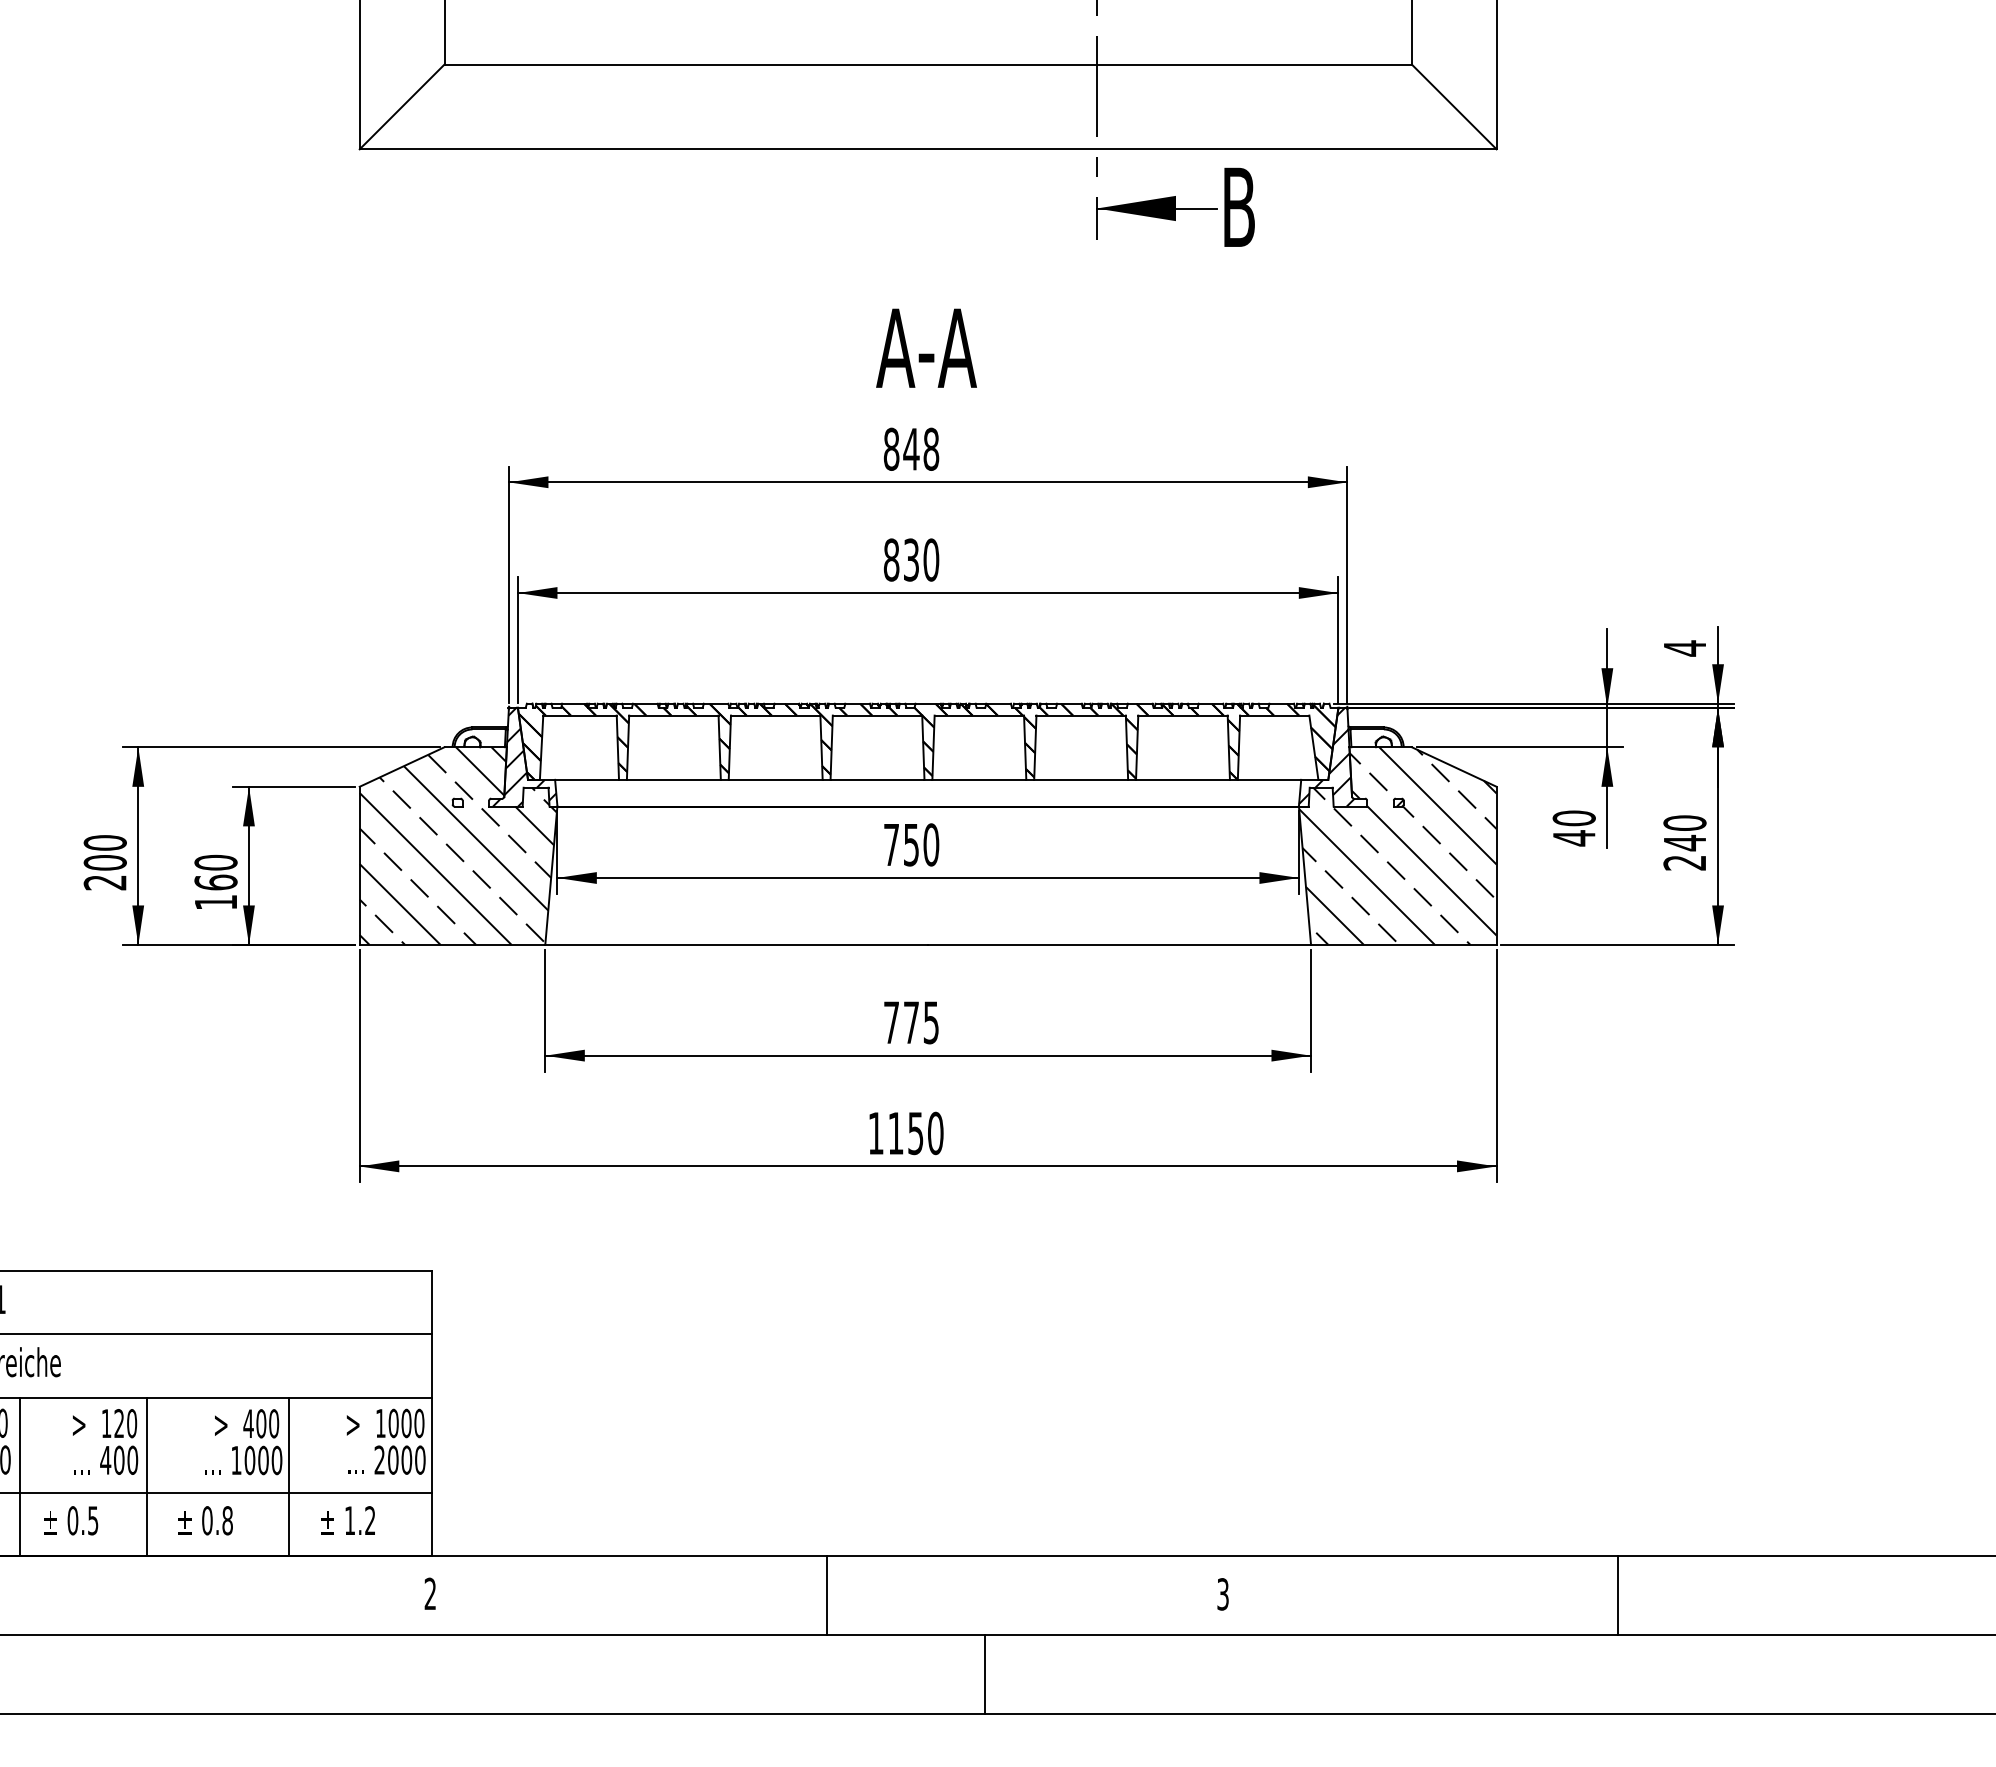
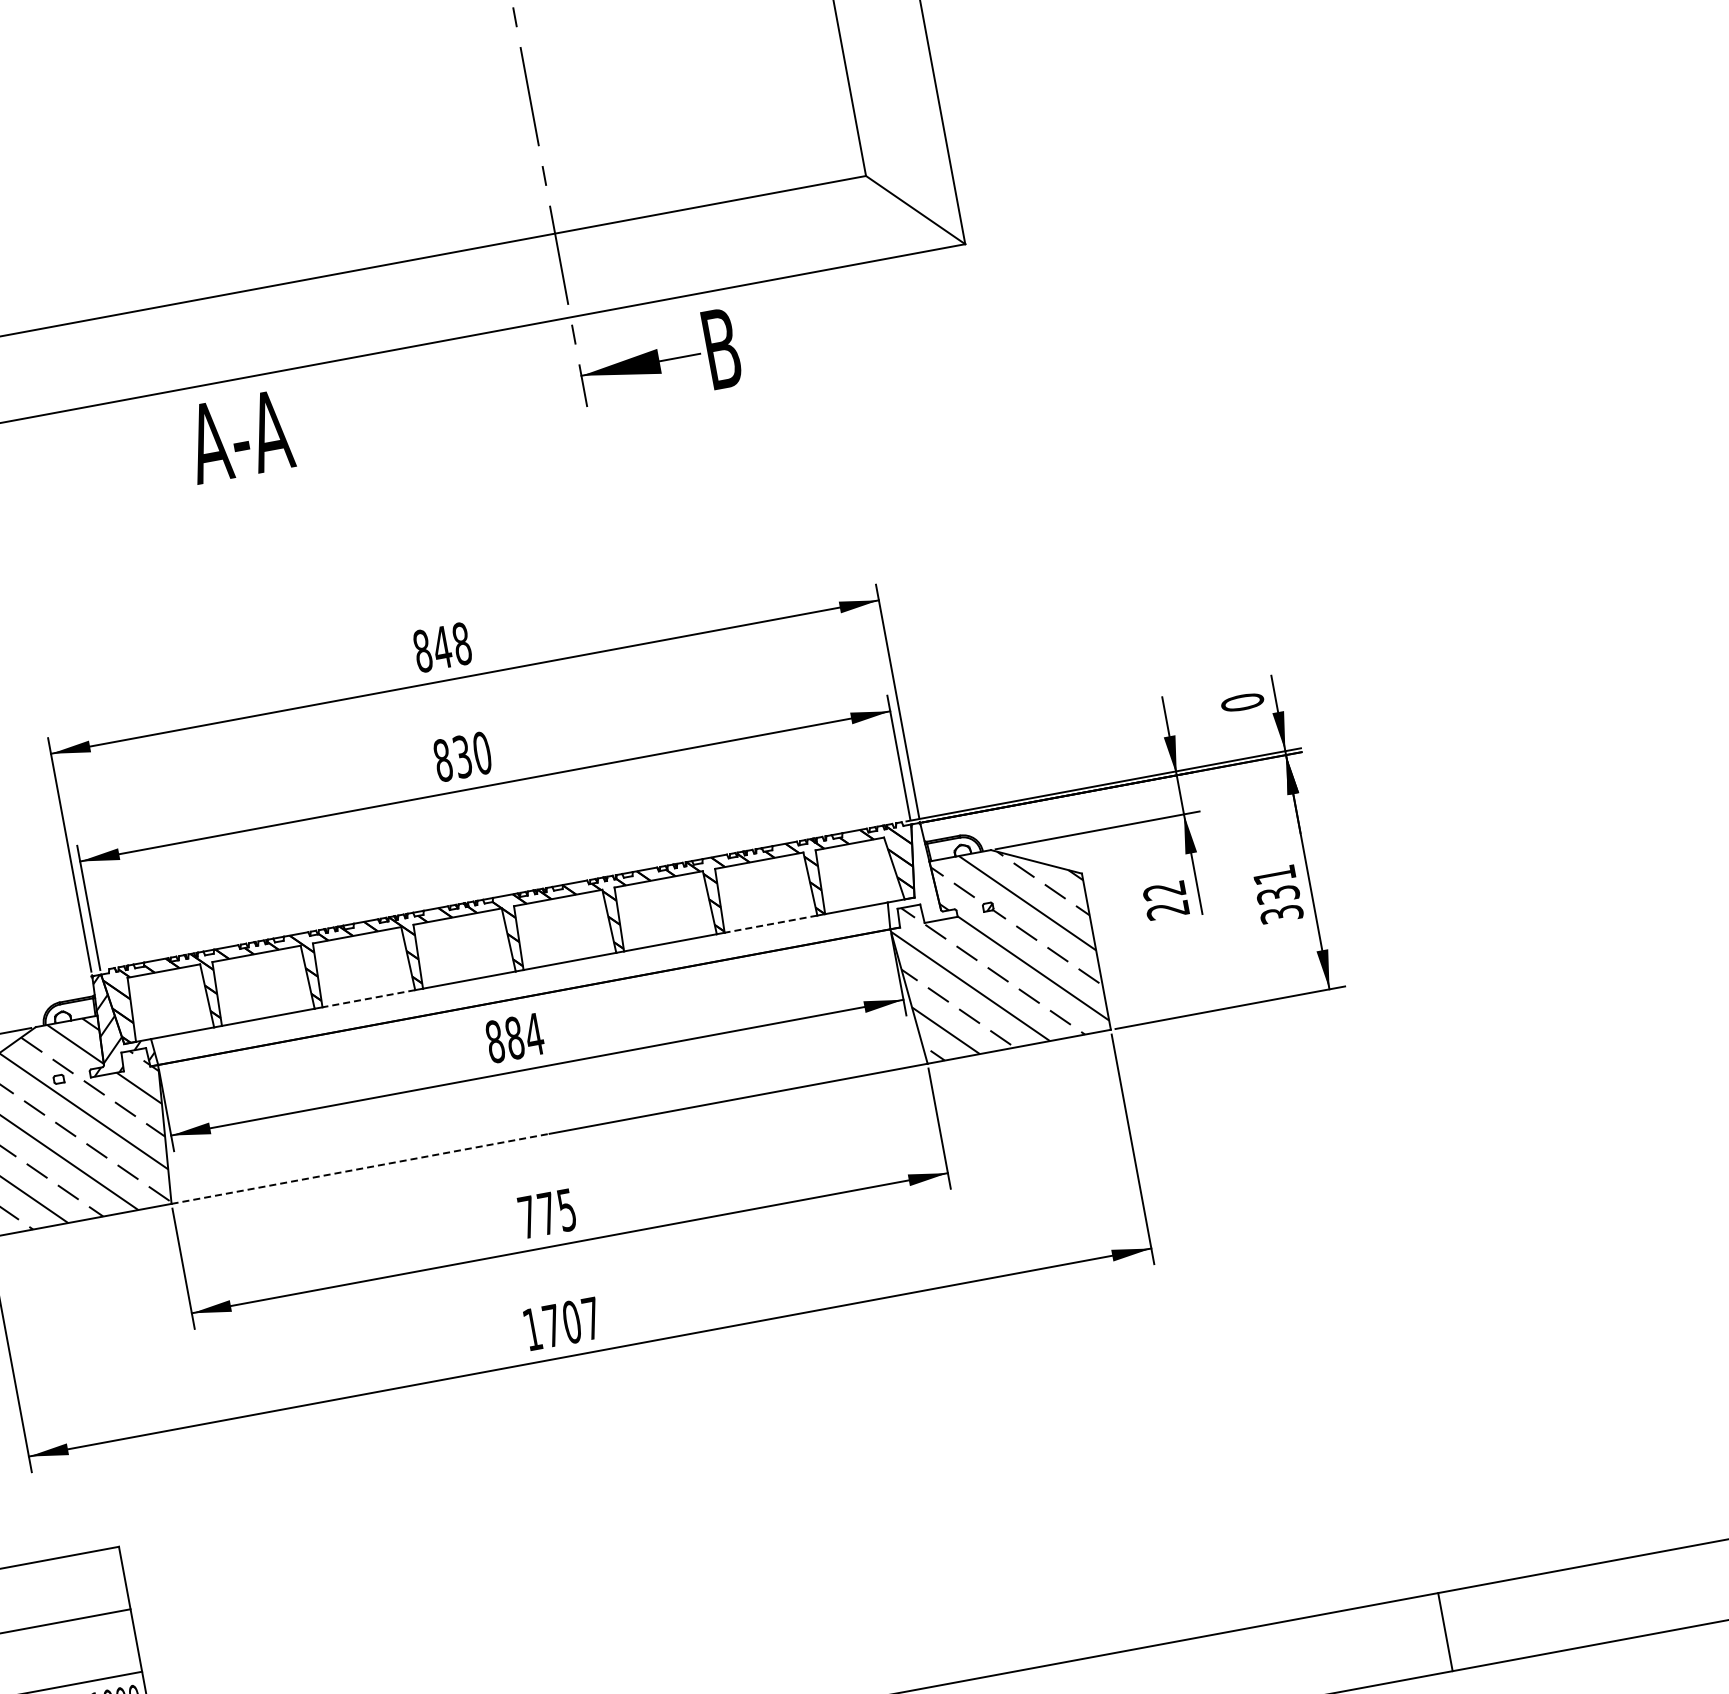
text: (926, 347) -> (239, 436), moved
text: (1684, 648) -> (1242, 702), 4 -> 0
hatch: (1326, 756) -> (908, 874), removed
line: (775, 779) -> (368, 998), solid -> dashed
line: (1182, 779) -> (770, 923), solid -> dashed
text: (1573, 828) -> (1165, 900), 40 -> 22
text: (1684, 842) -> (1277, 894), 240 -> 331
text: (911, 844) -> (514, 1037), 750 -> 884
line: (737, 944) -> (361, 1168), solid -> dashed
text: (915, 1133) -> (571, 1322), 1150 -> 1707
line: (1617, 1594) -> (1444, 1631), moved

